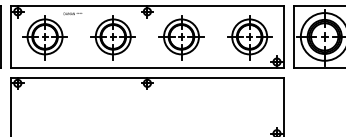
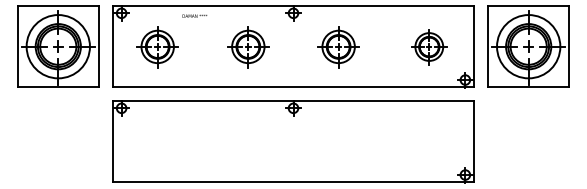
part: (44, 37) -> (157, 47), size x0.7
part: (113, 37) -> (248, 47), size x0.7
part: (181, 37) -> (338, 47), size x0.7
part: (249, 37) -> (429, 47), size x0.6

